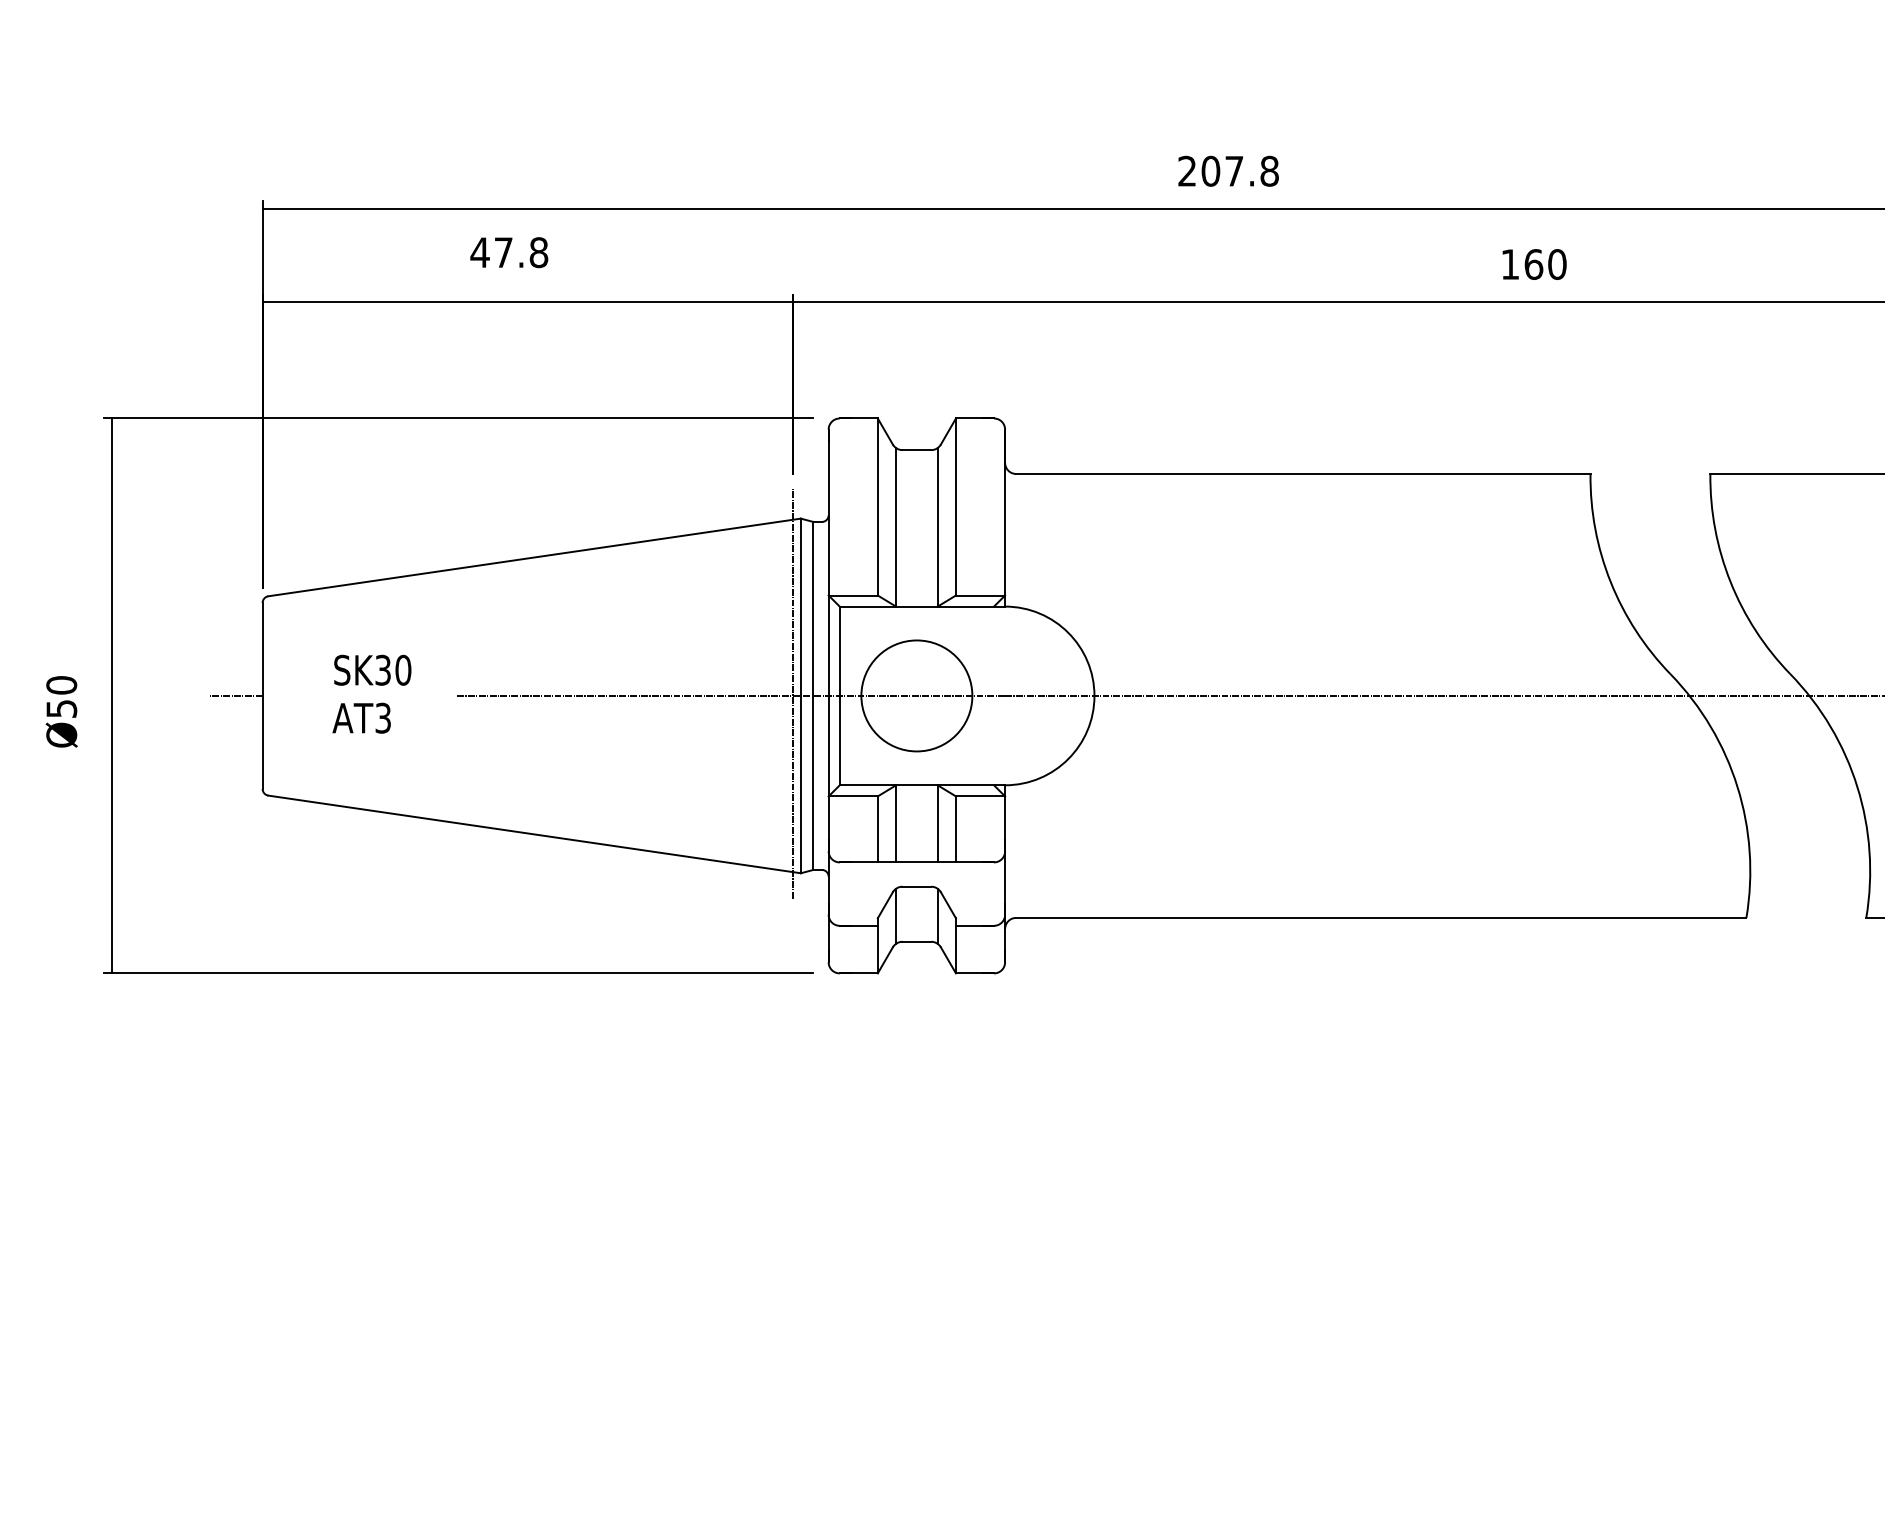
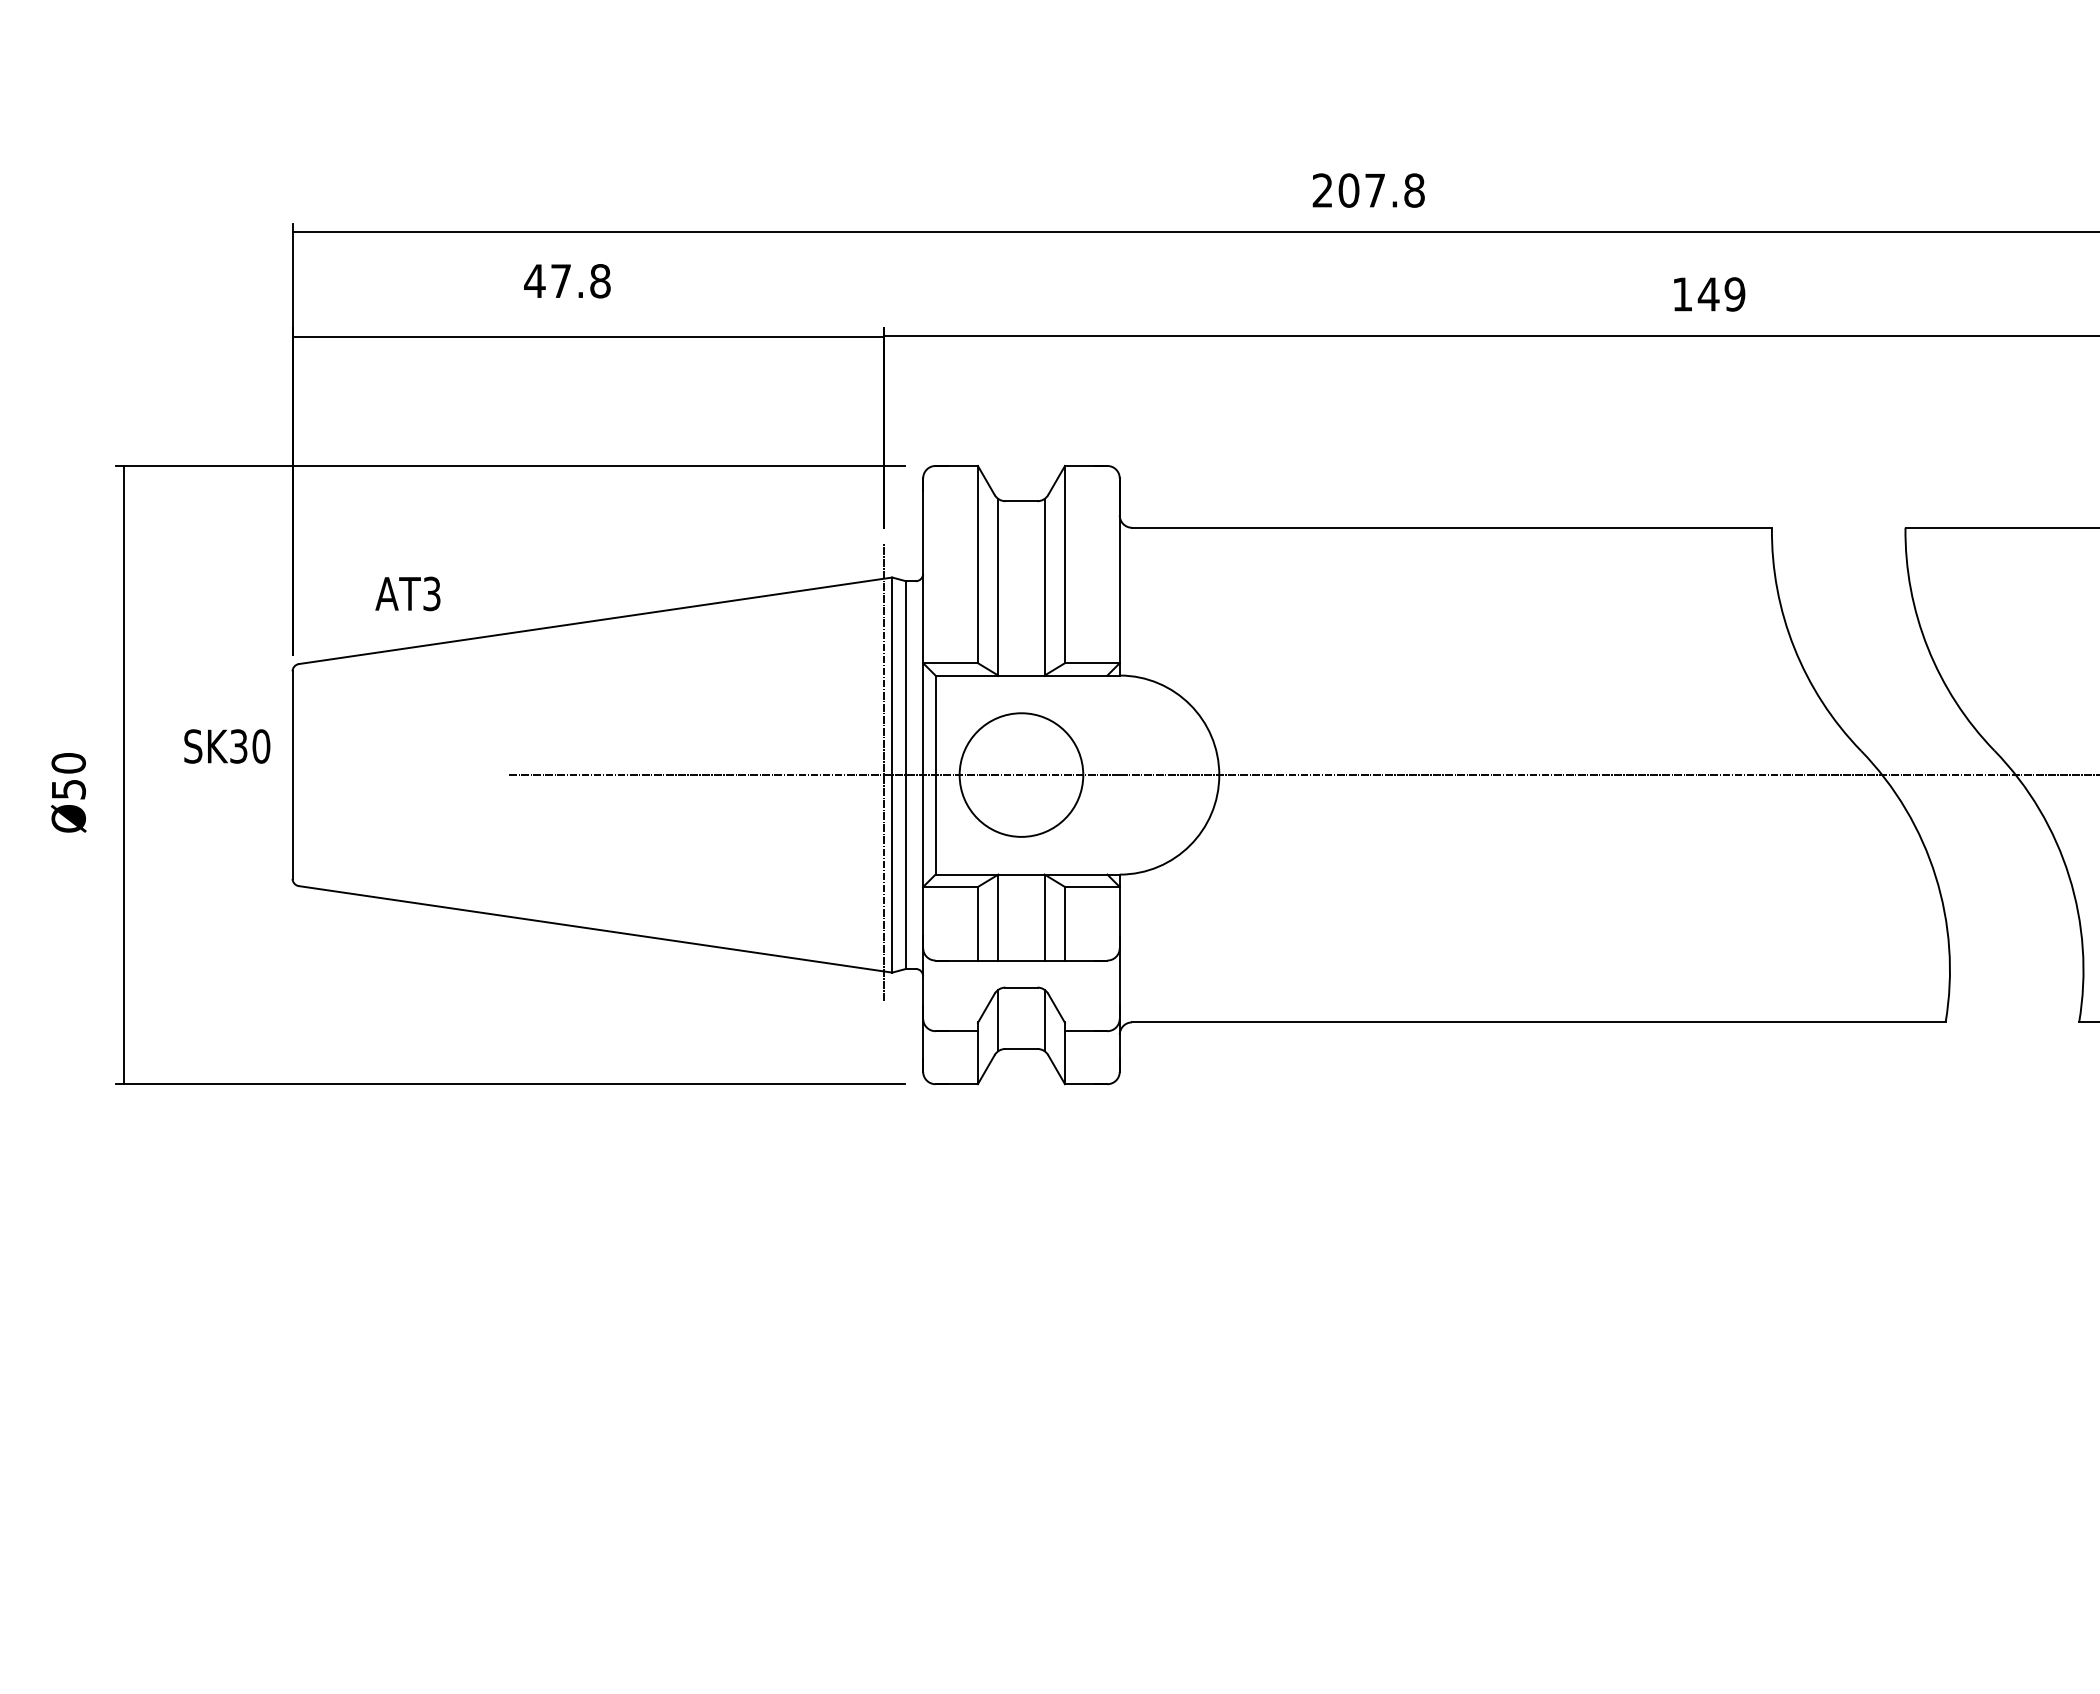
text: (1545, 264) -> (1721, 294), 160 -> 149
text: (372, 670) -> (227, 746), moved
line: (236, 696) -> (263, 775), removed
text: (361, 717) -> (407, 593), moved

